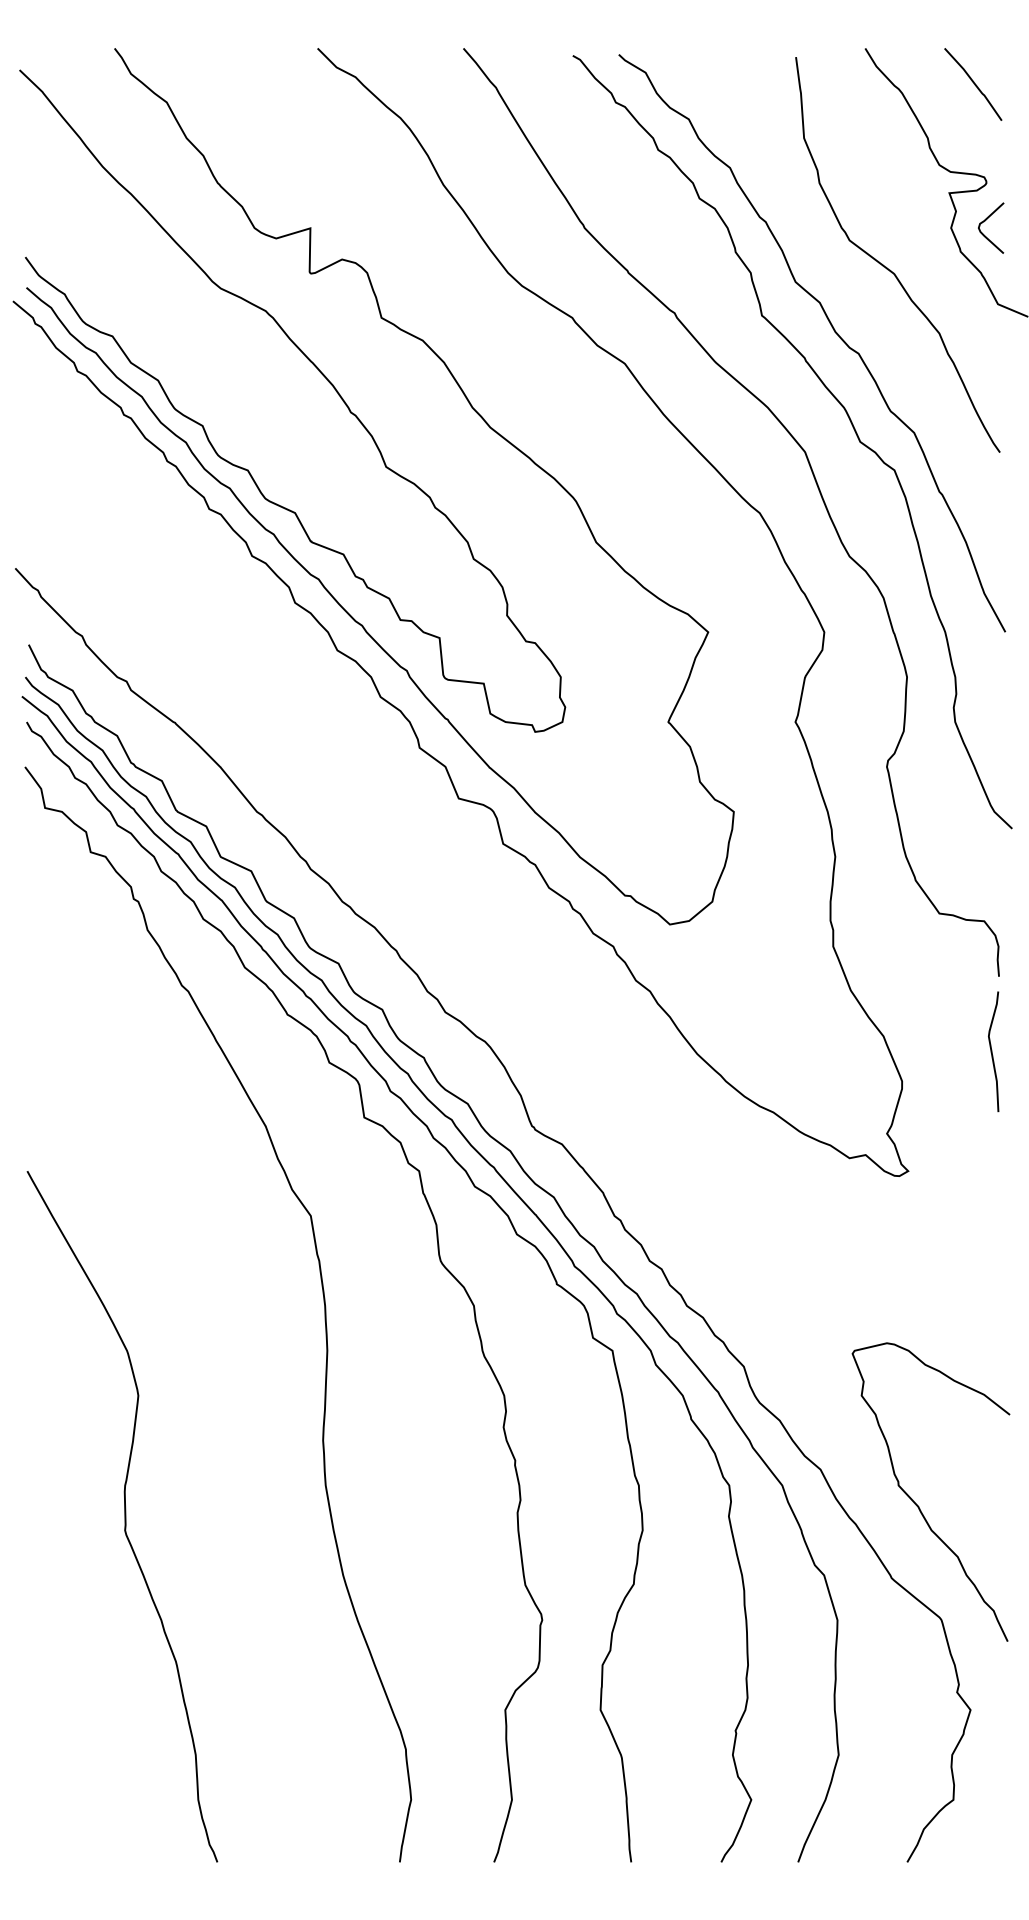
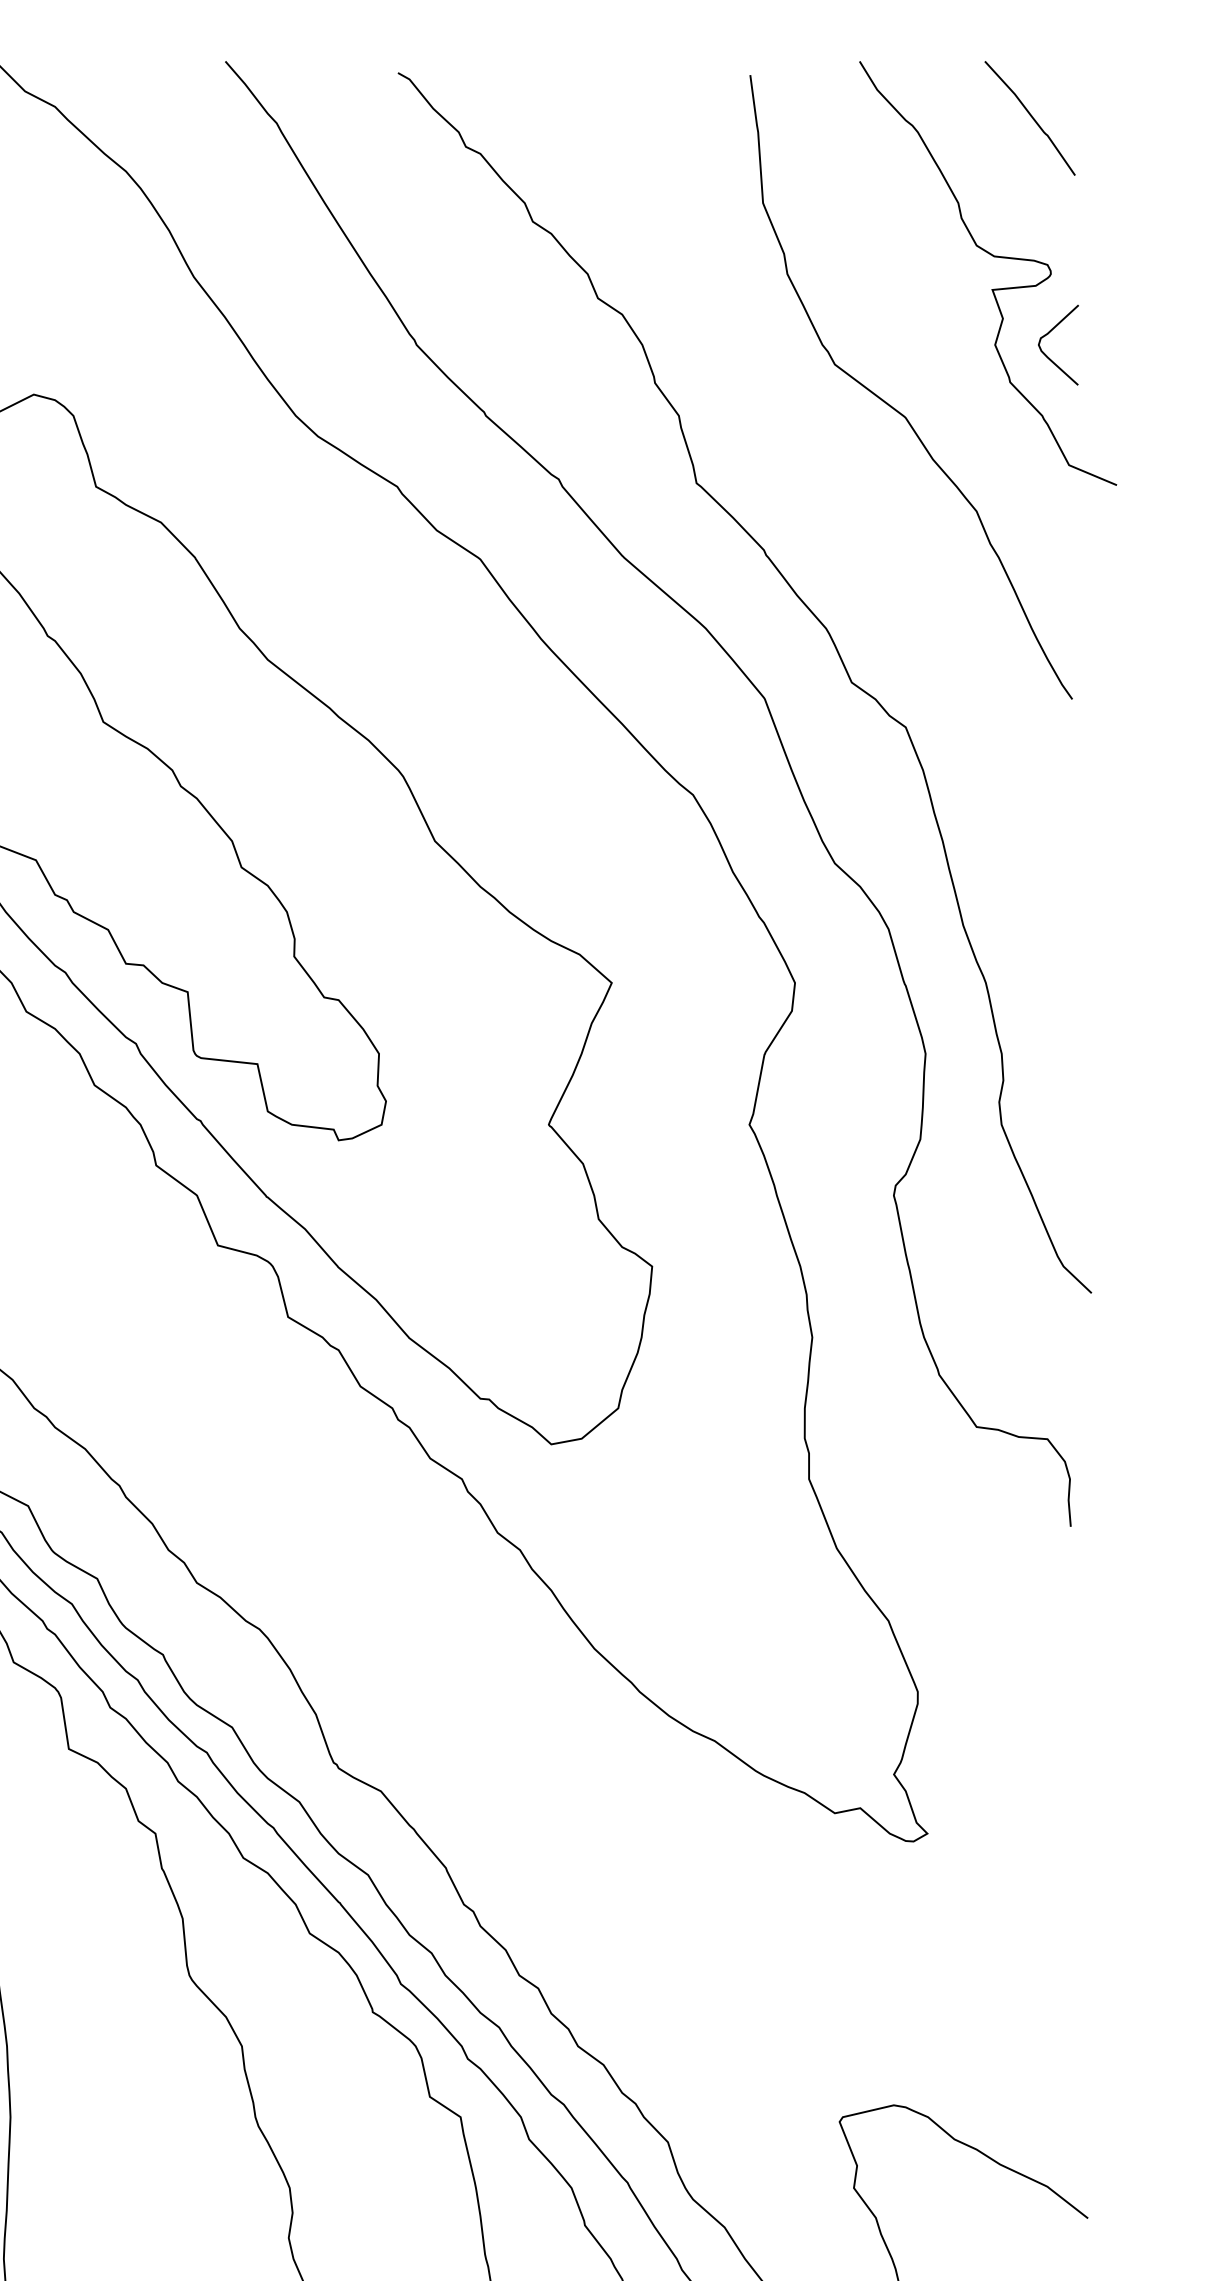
curve: (834, 332) -> (811, 509), removed
curve: (992, 1051) -> (1060, 1644), removed

